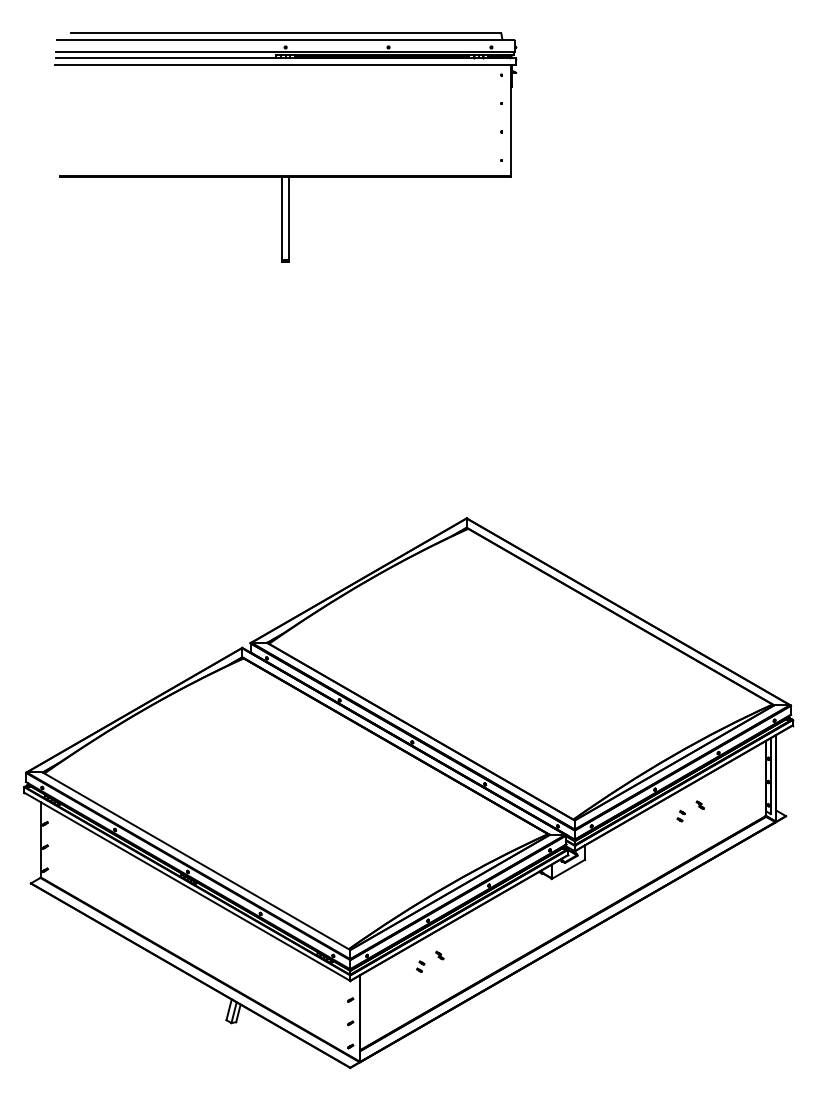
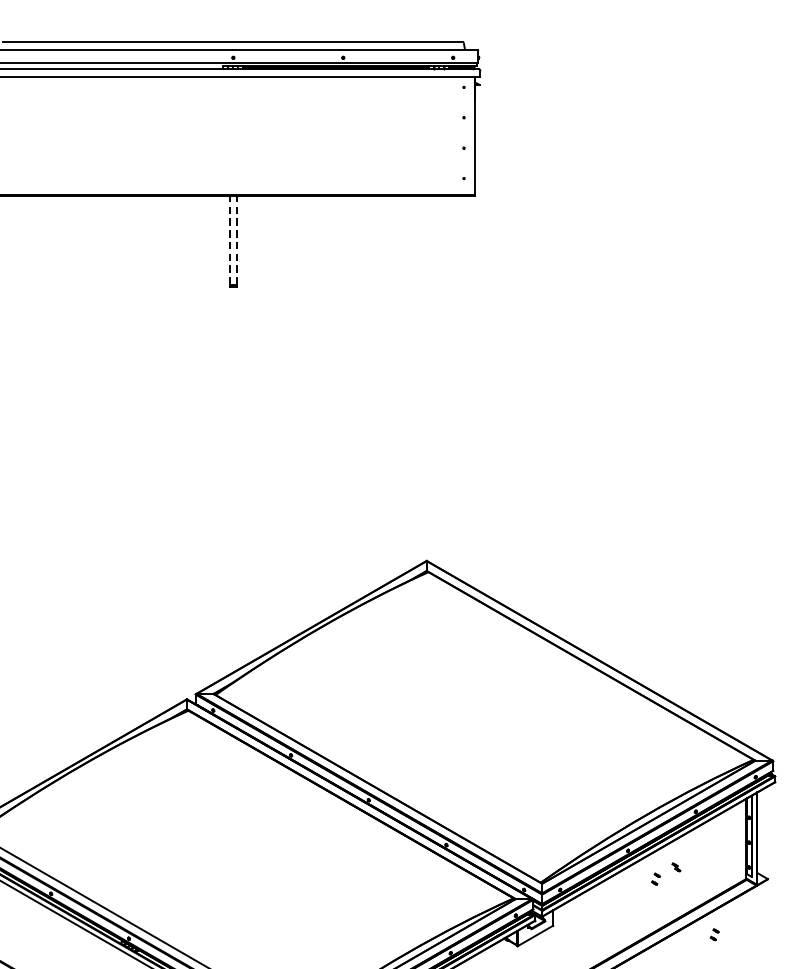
line: (282, 218) -> (229, 240), solid -> dashed
line: (289, 218) -> (237, 240), solid -> dashed
part: (735, 867) -> (713, 933), added

